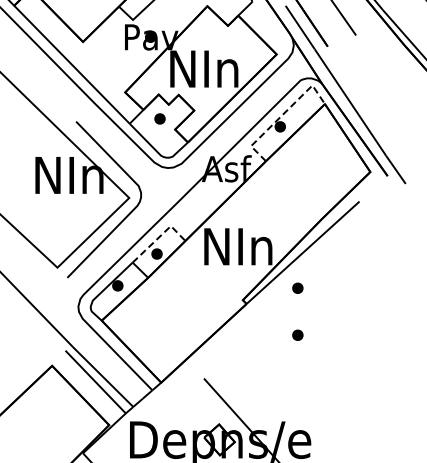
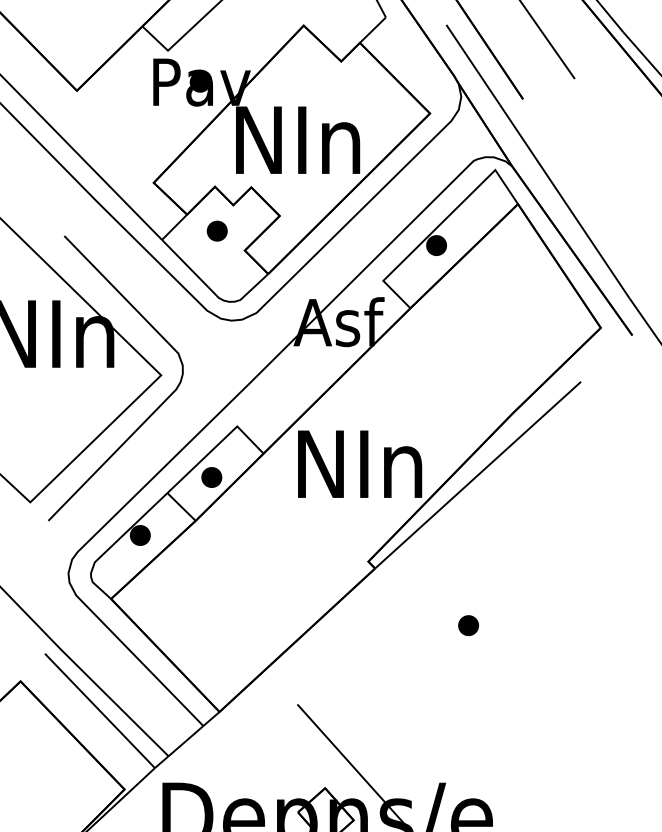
line: (282, 115) -> (440, 224), dashed -> solid
line: (160, 236) -> (218, 445), dashed -> solid
part: (297, 287) -> (467, 538), removed

